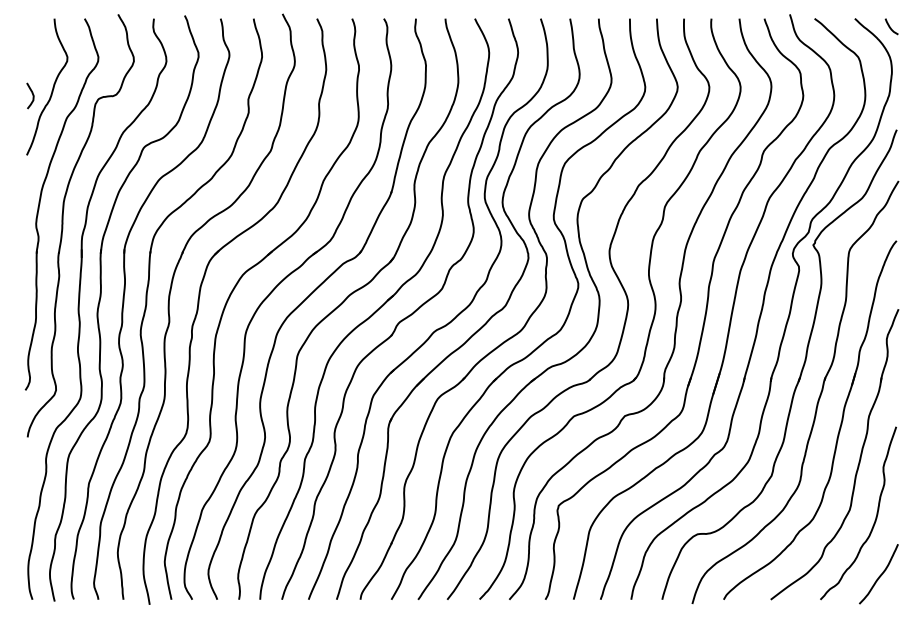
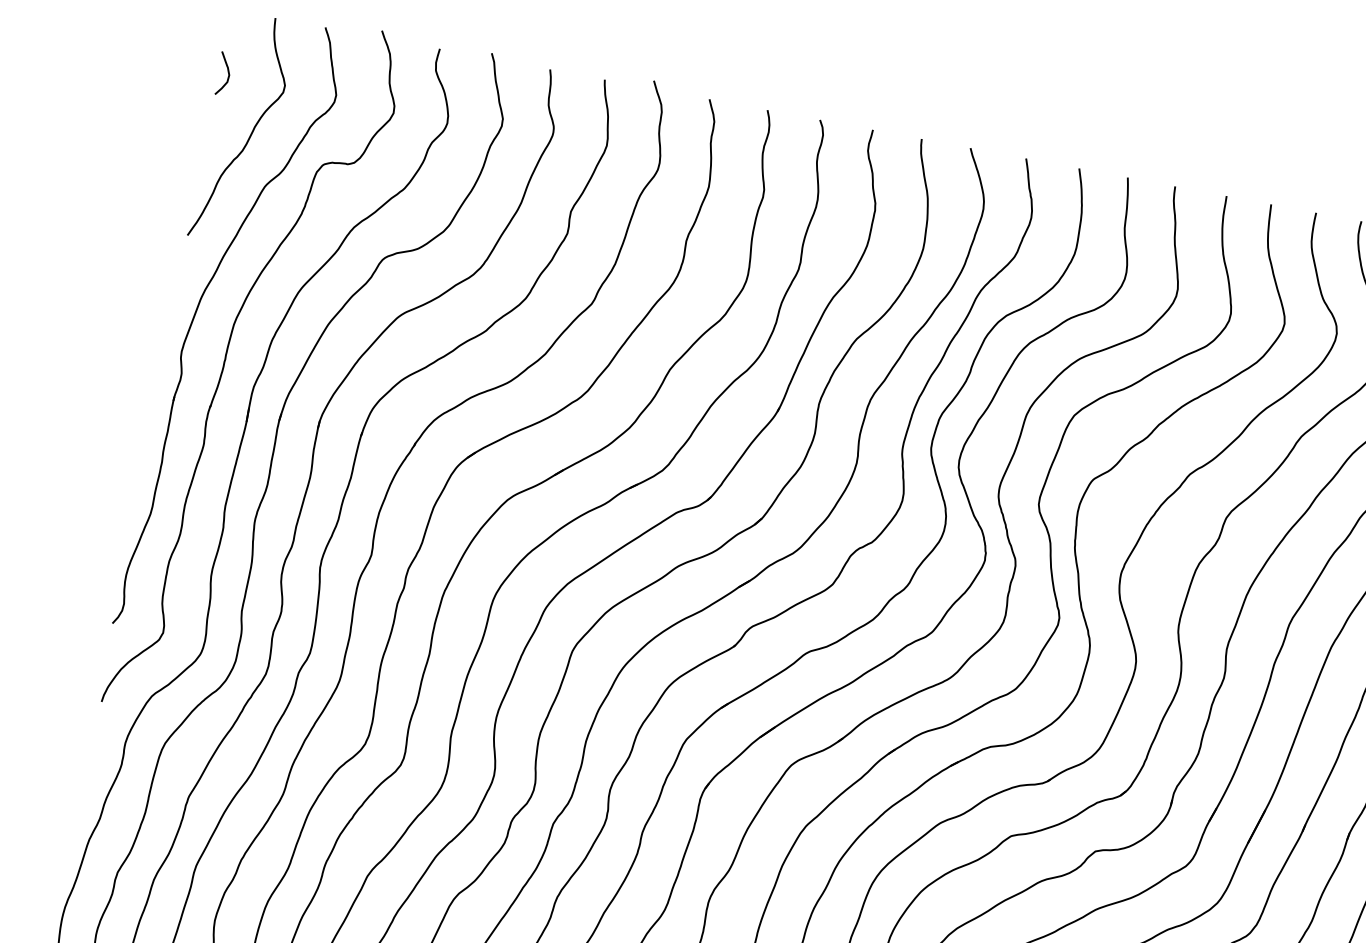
curve: (32, 95) -> (227, 73), moved

